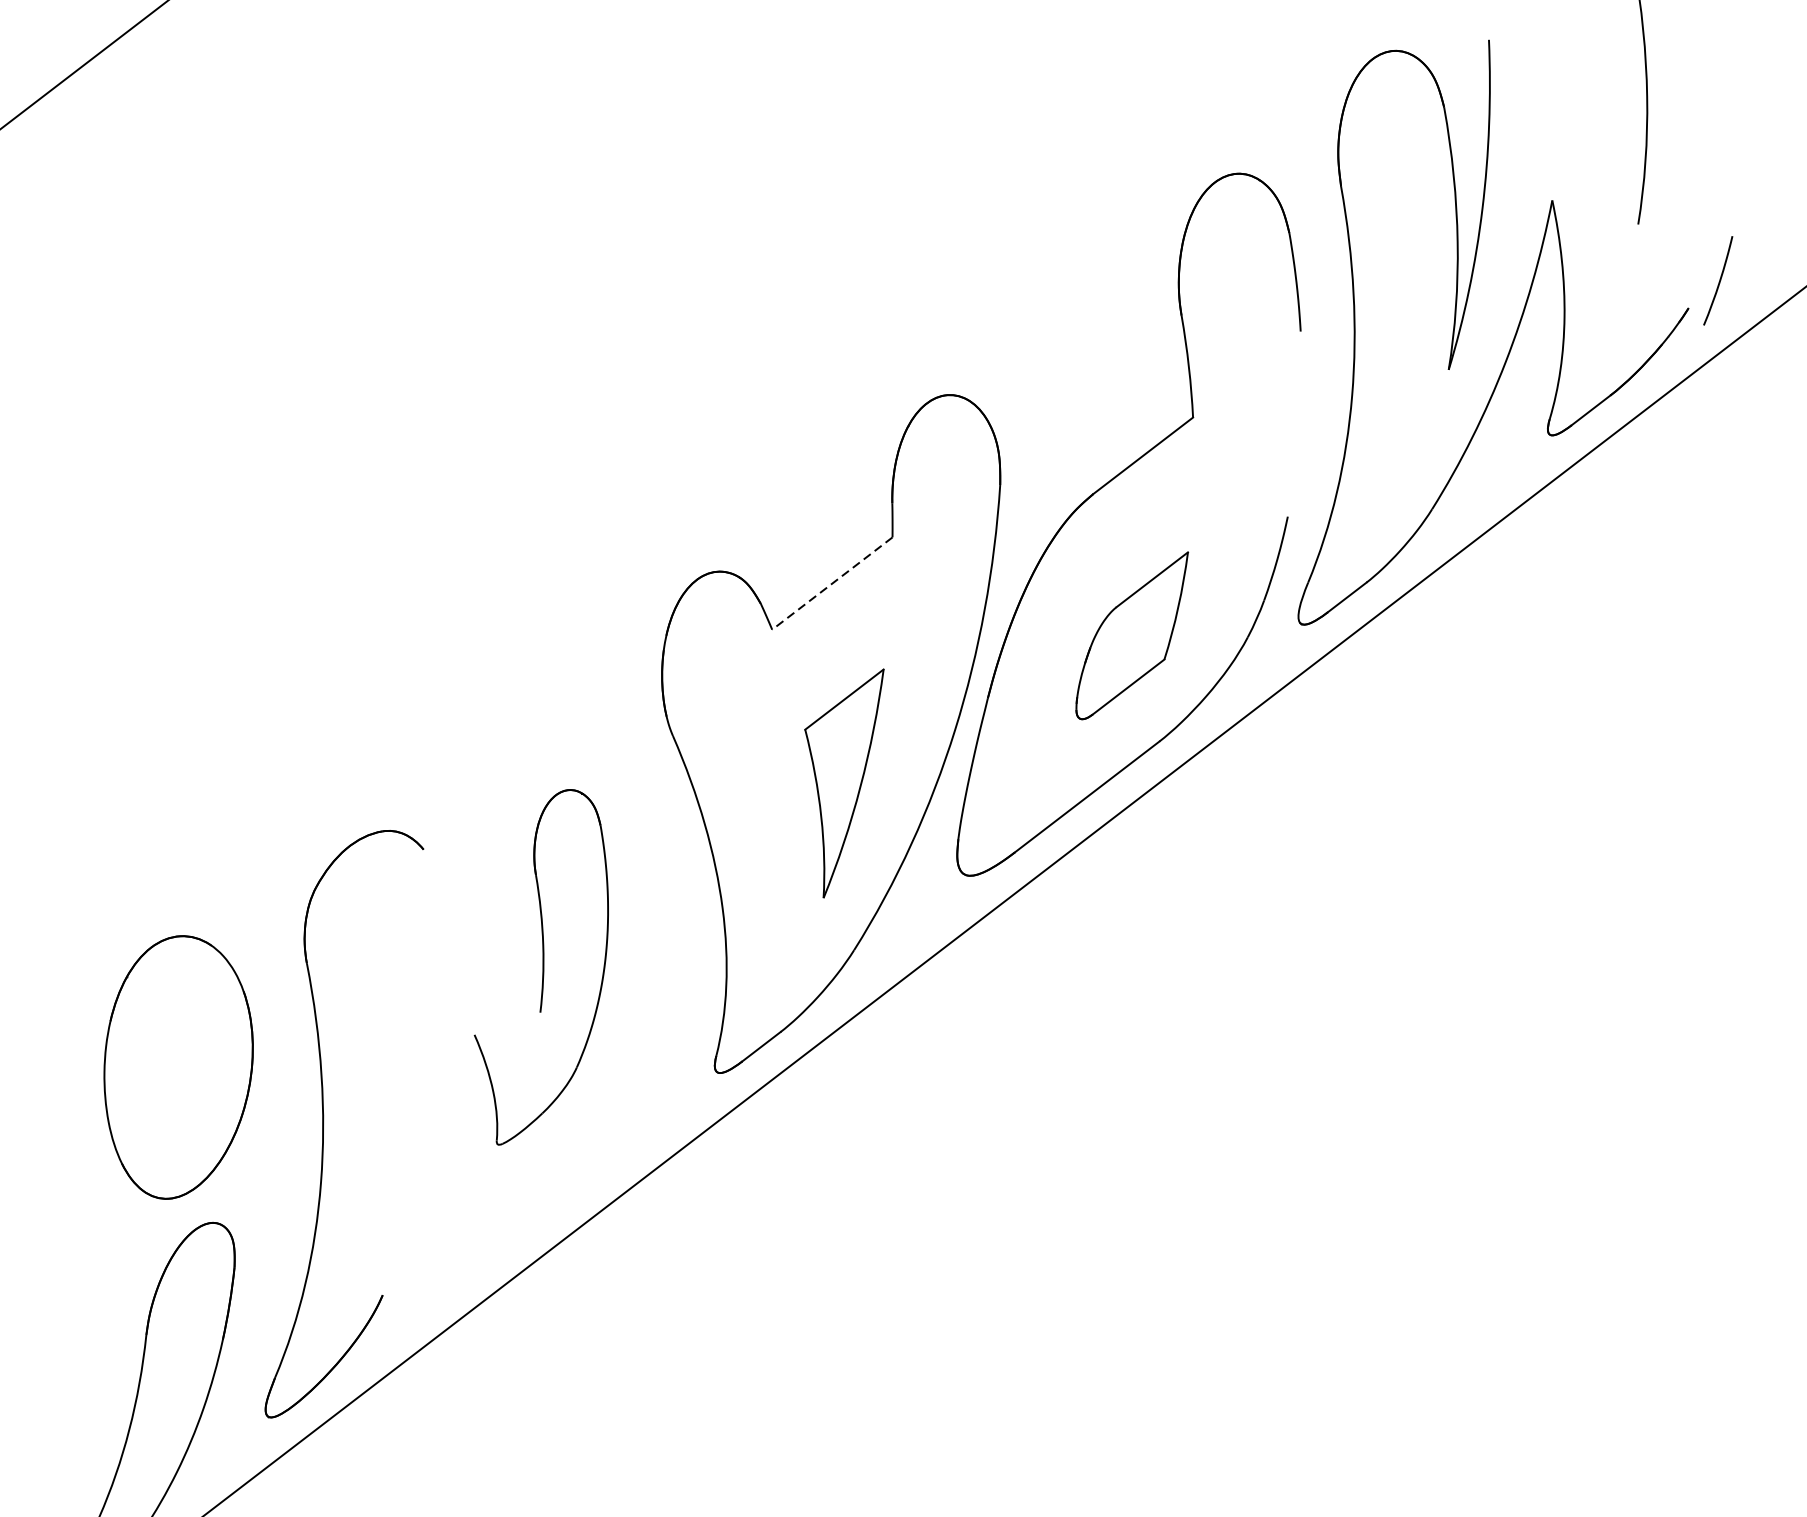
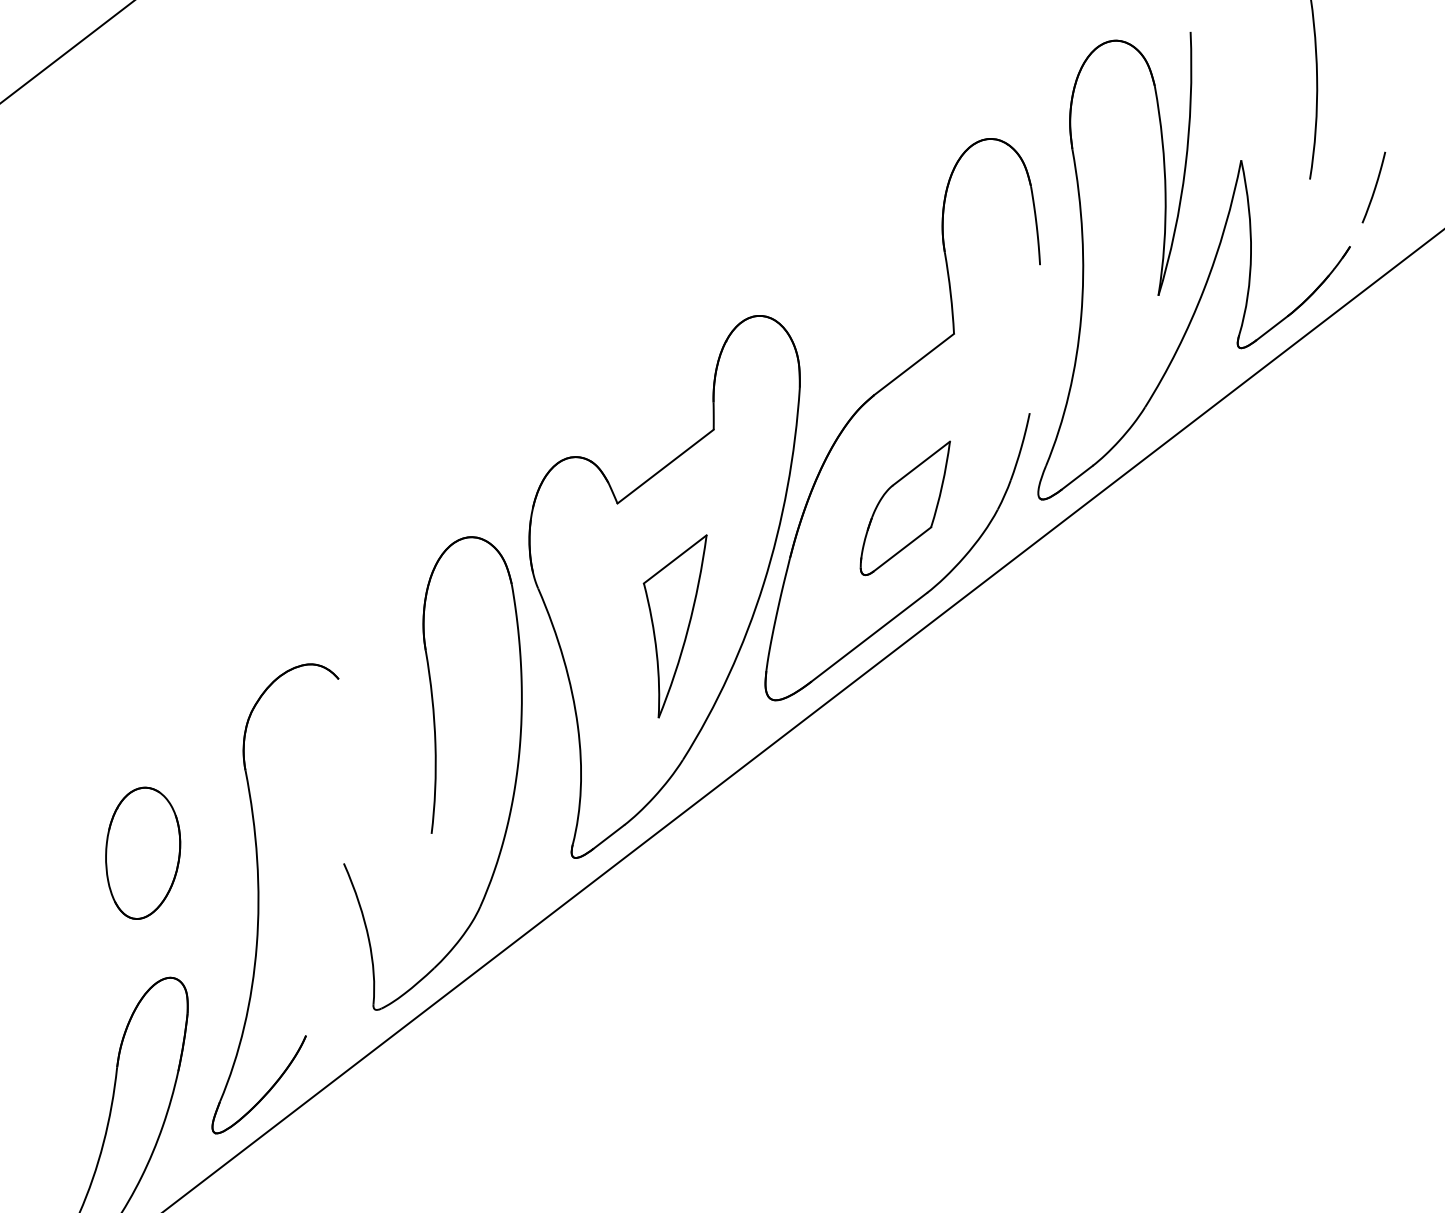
curve: (1718, 280) -> (1374, 187), moved
line: (832, 583) -> (665, 466), dashed -> solid
part: (540, 967) -> (432, 773), size x1.67
part: (179, 1066) -> (143, 852), size x0.62

